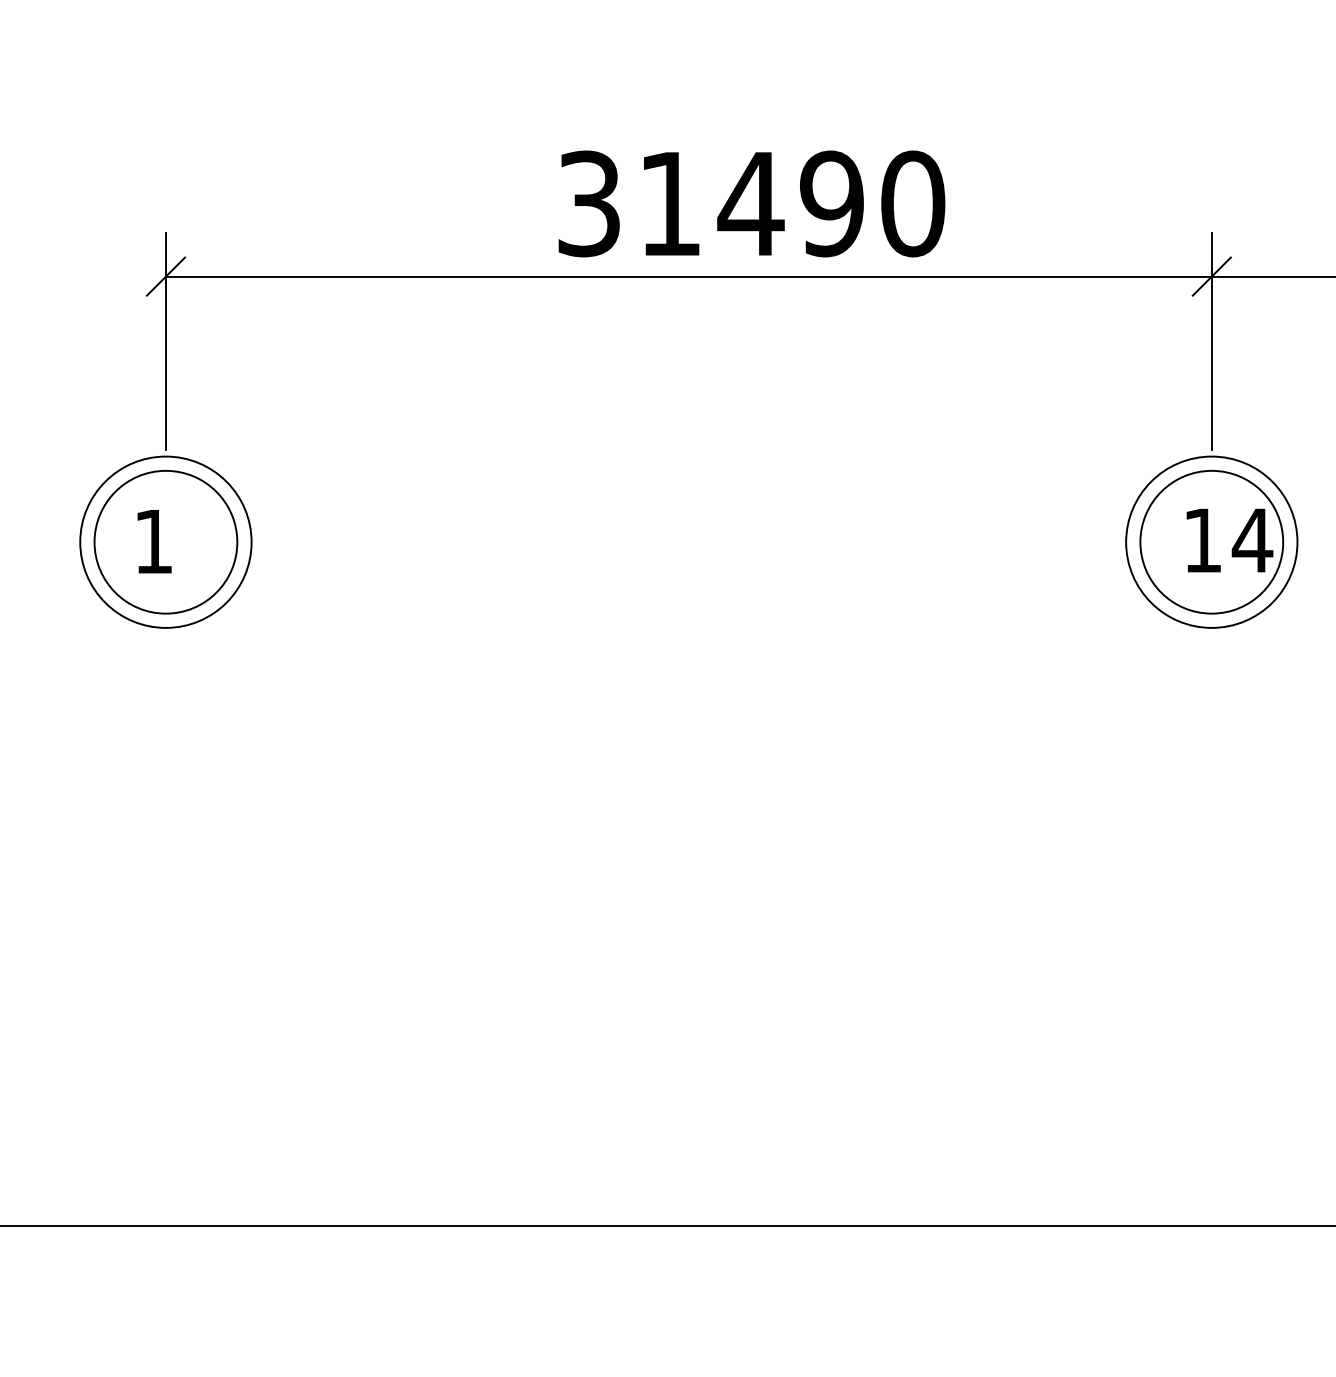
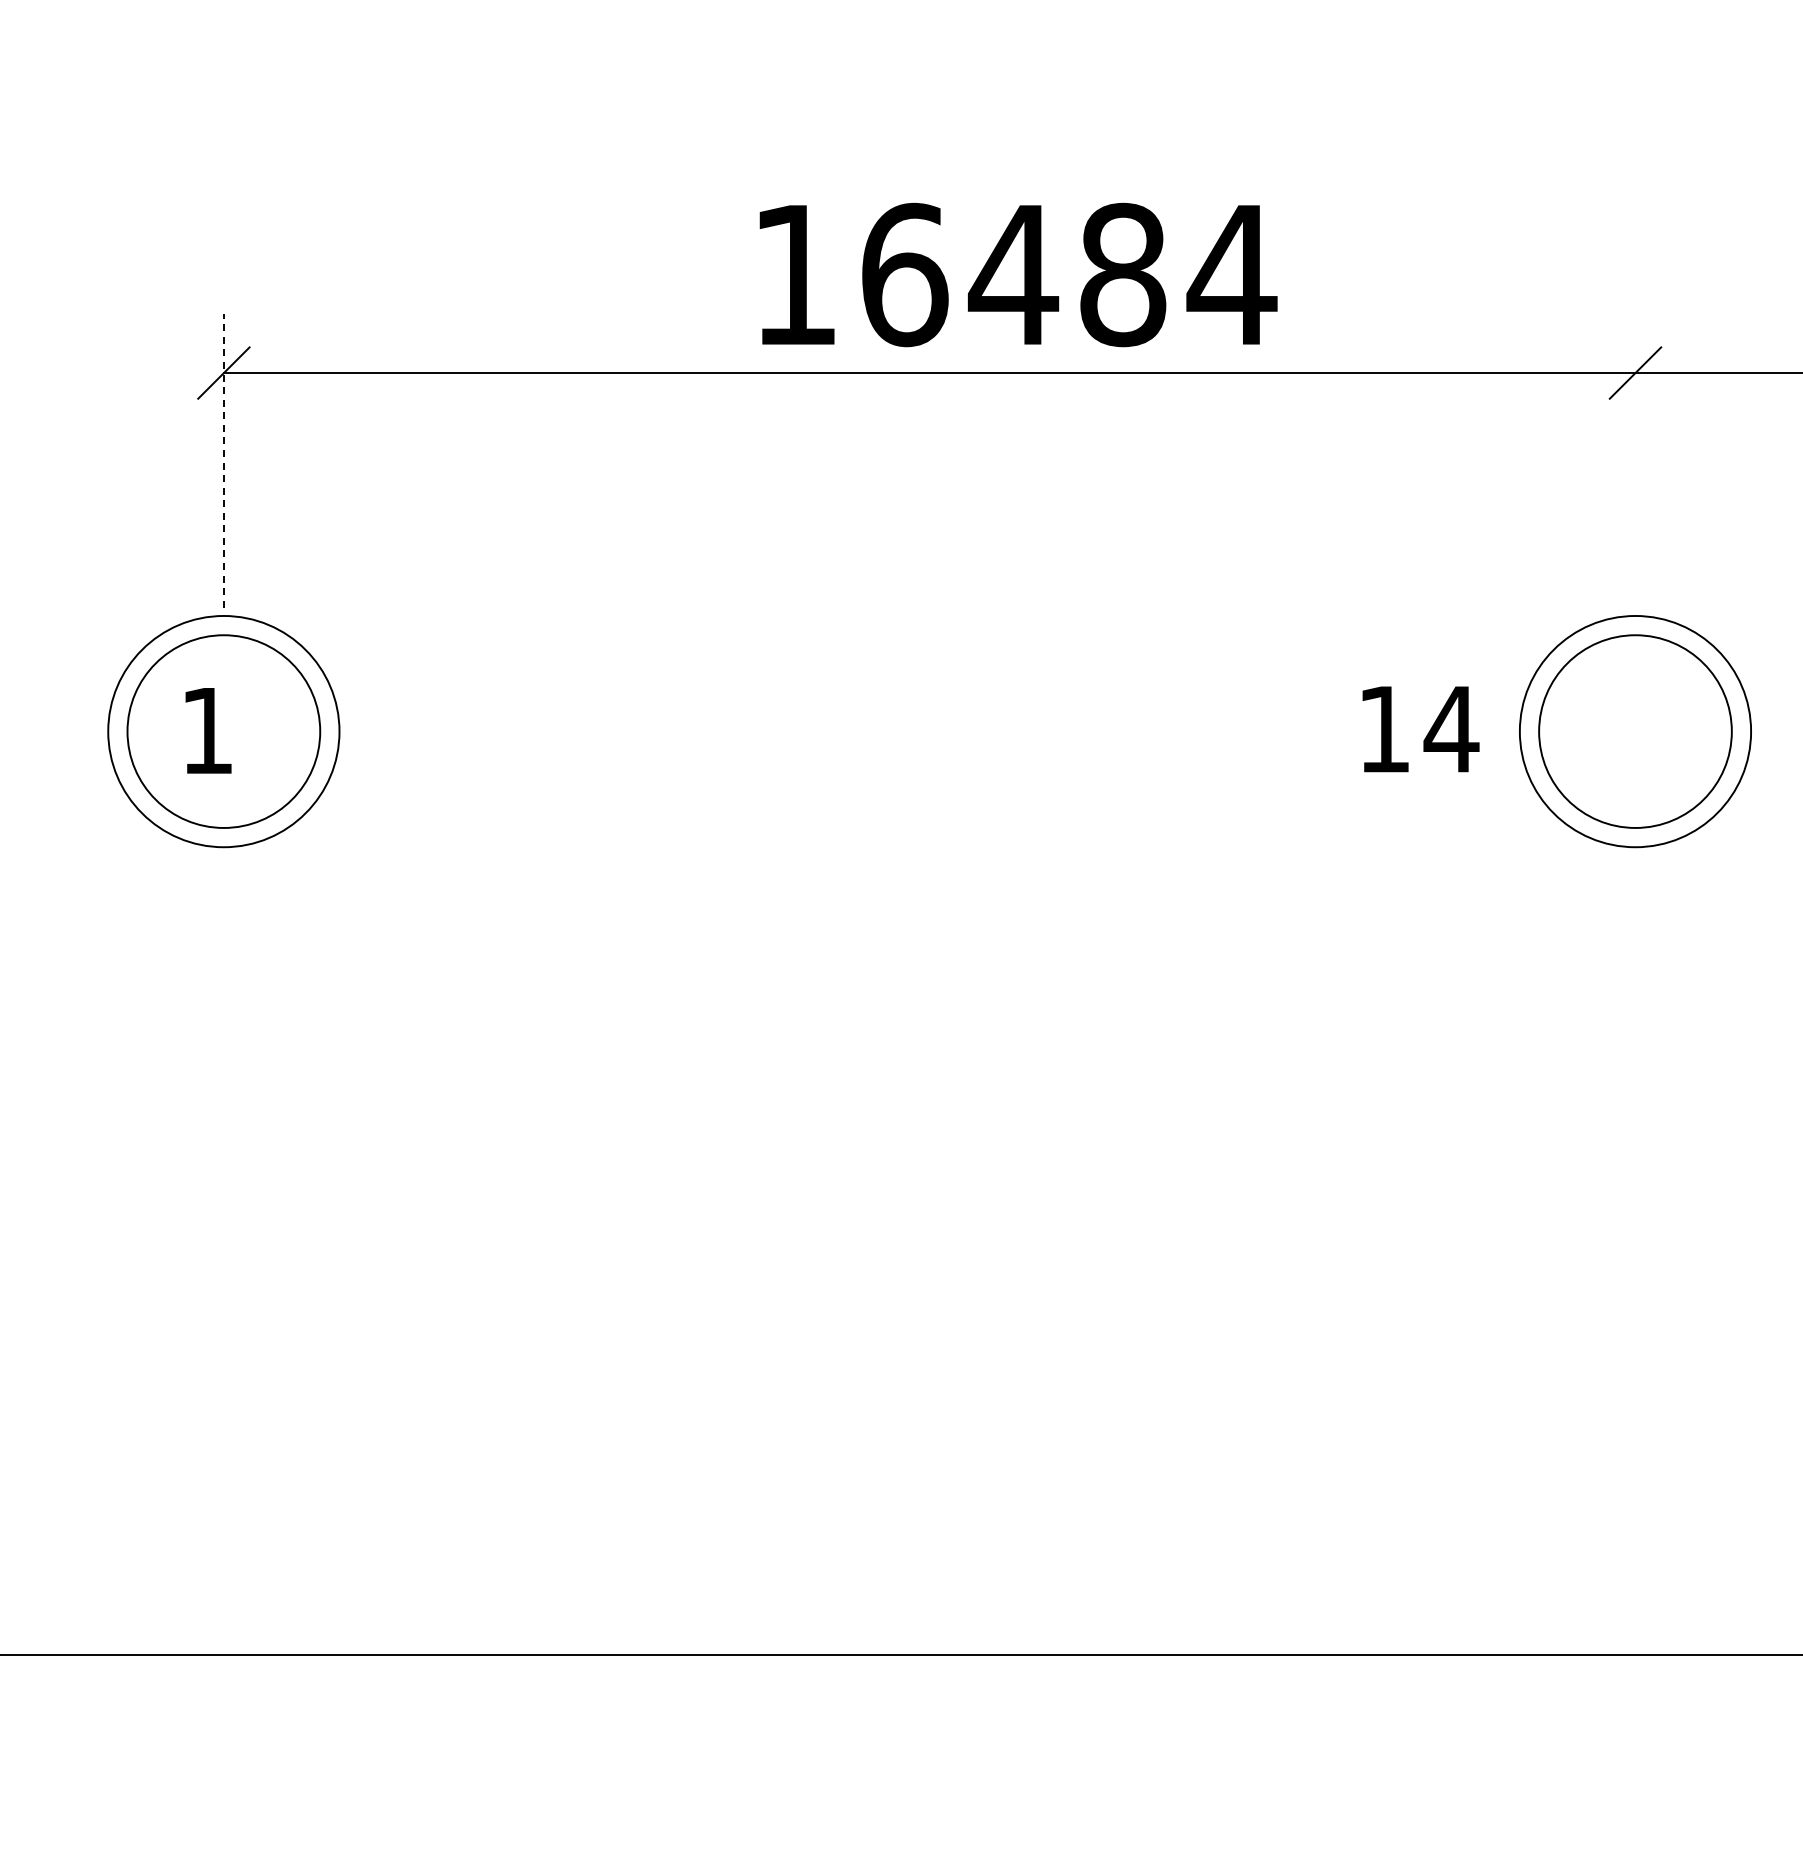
text: (752, 203) -> (1015, 274), 31490 -> 16484
line: (165, 341) -> (223, 460), solid -> dashed
line: (1211, 341) -> (1635, 460), removed
text: (1229, 540) -> (1420, 729), moved

